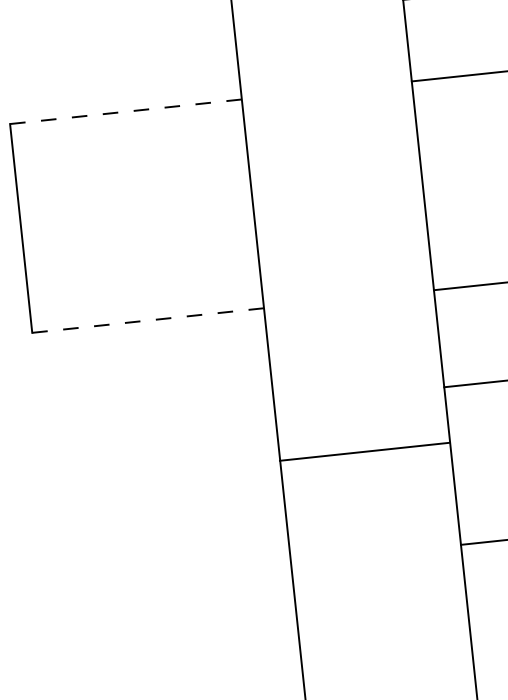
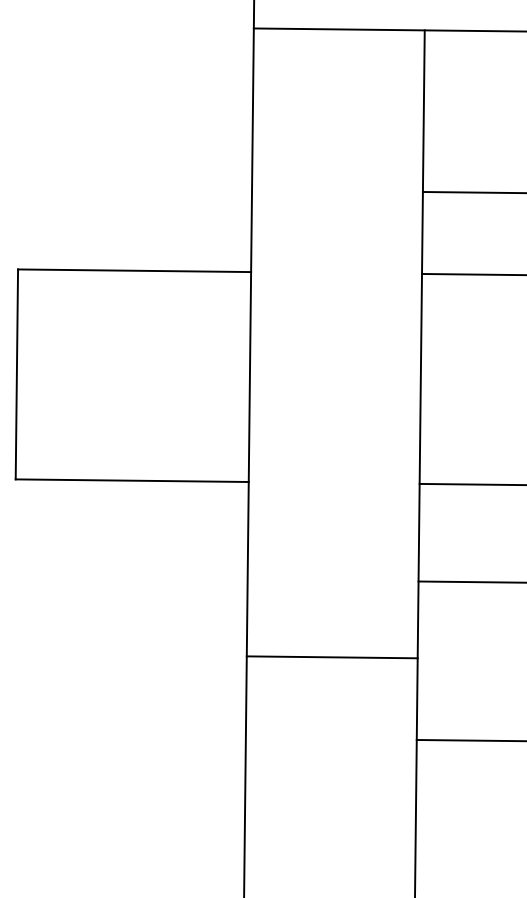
line: (125, 111) -> (134, 270), dashed -> solid
line: (148, 320) -> (132, 480), dashed -> solid
line: (364, 452) -> (331, 657), moved

